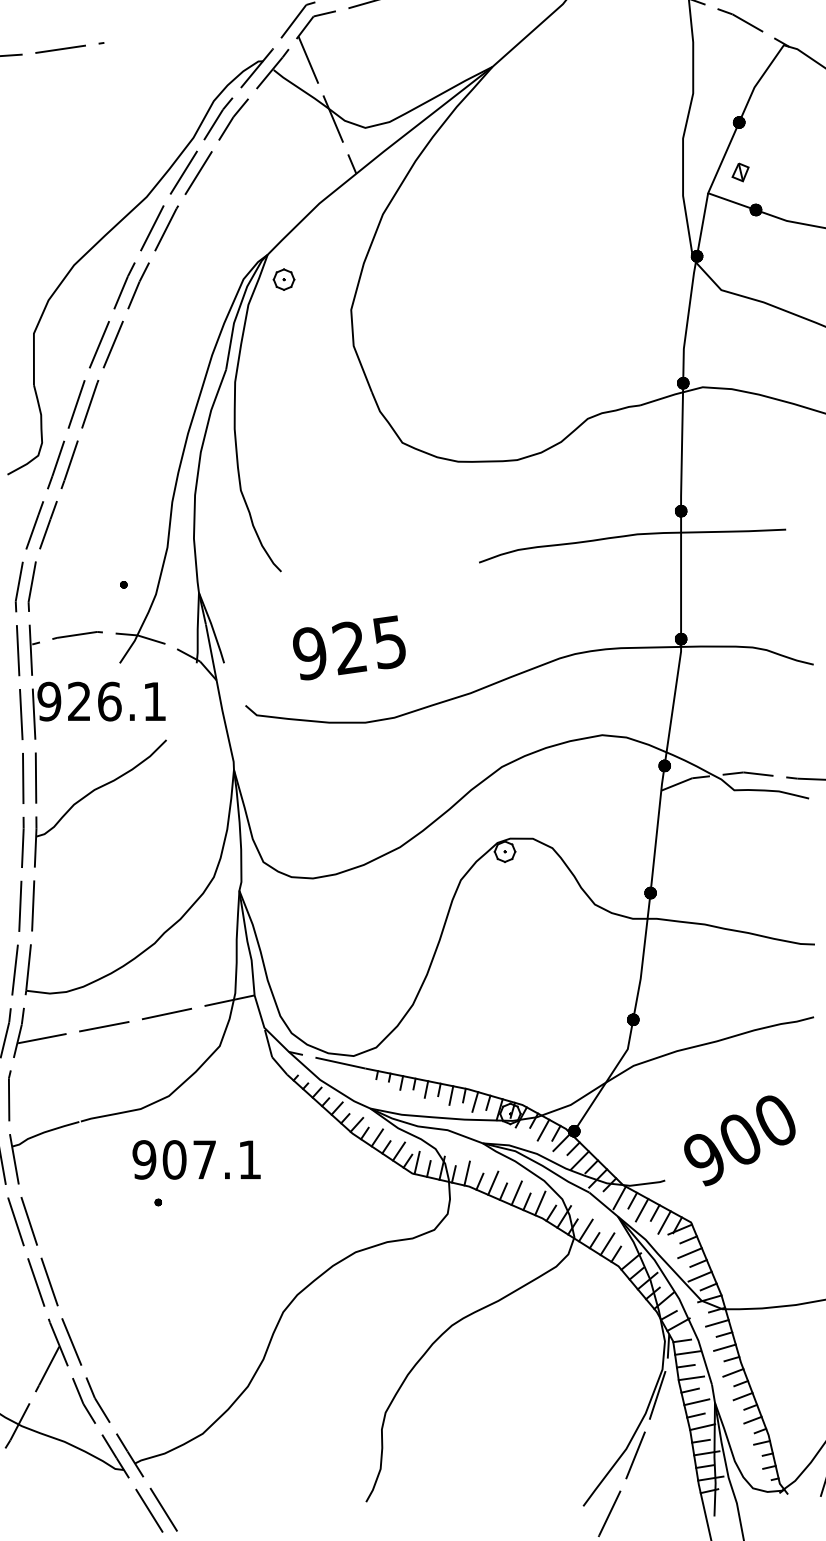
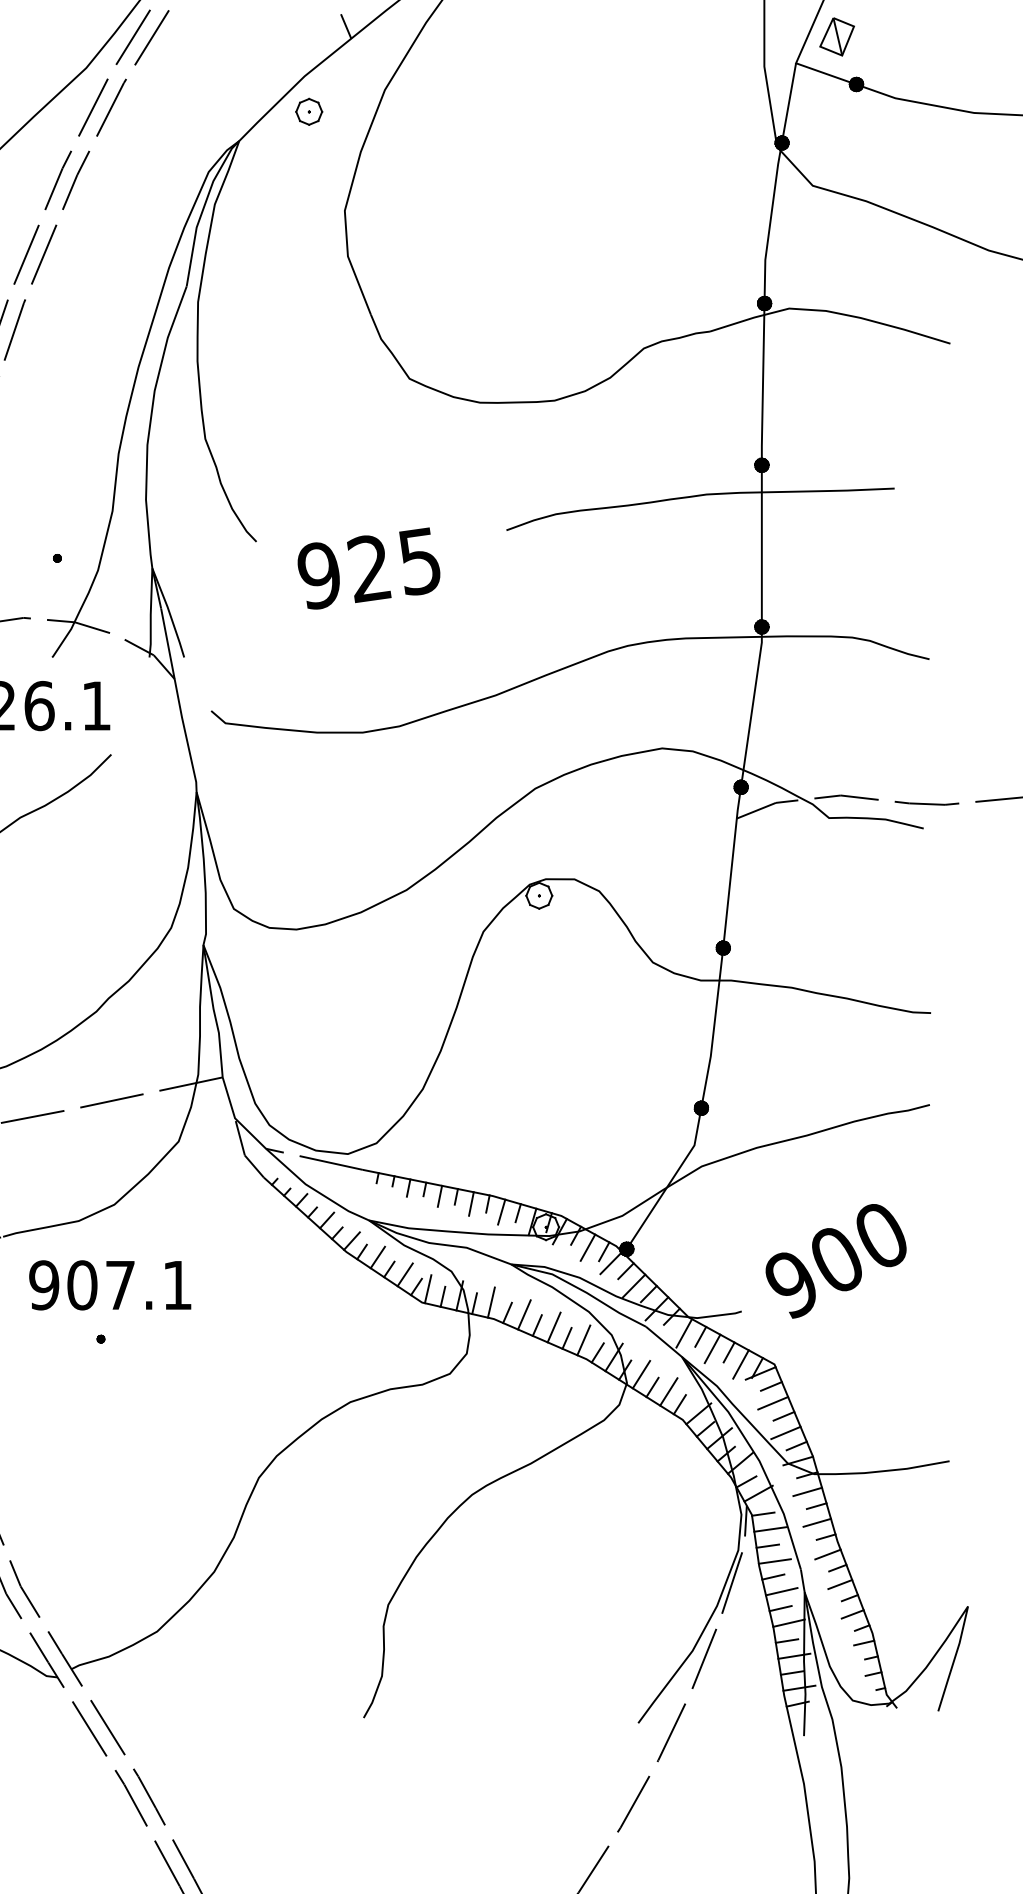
part: (740, 172) -> (836, 37), size x1.67
part: (283, 279) -> (308, 111), moved
text: (349, 647) -> (369, 568), moved
text: (196, 1159) -> (110, 1284), moved

